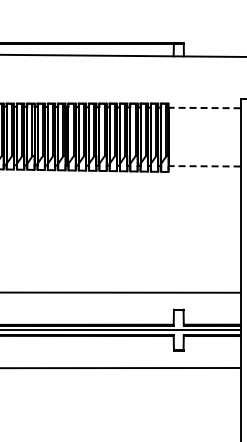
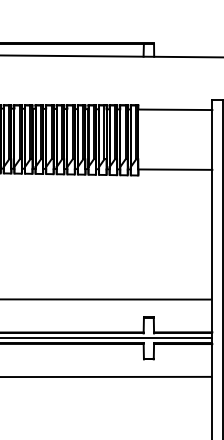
line: (204, 108) -> (175, 110), dashed -> solid
line: (204, 166) -> (175, 169), dashed -> solid

